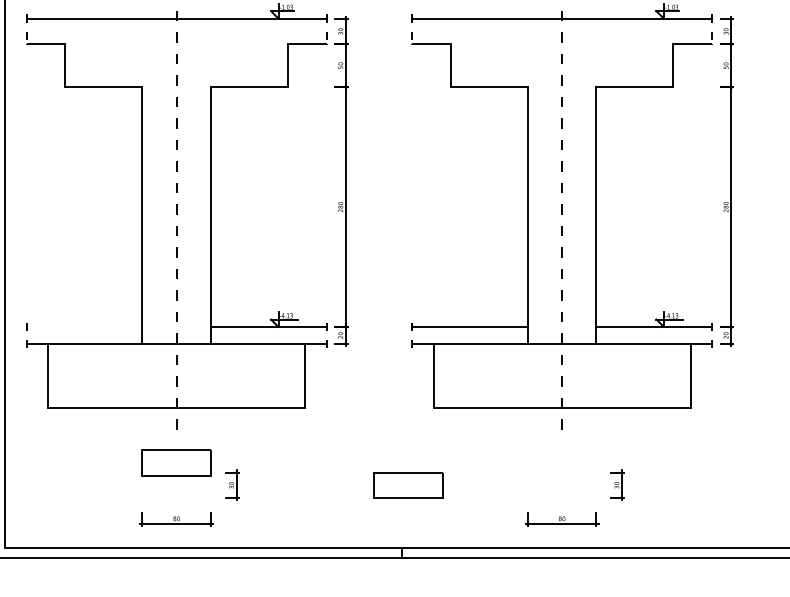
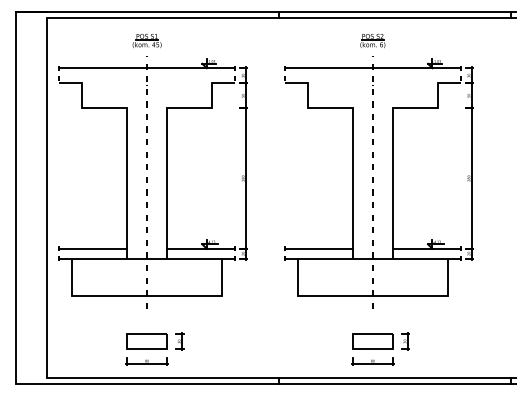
line: (85, 326) -> (93, 248), added
part: (175, 463) -> (146, 341), moved
part: (407, 485) -> (372, 341), moved

